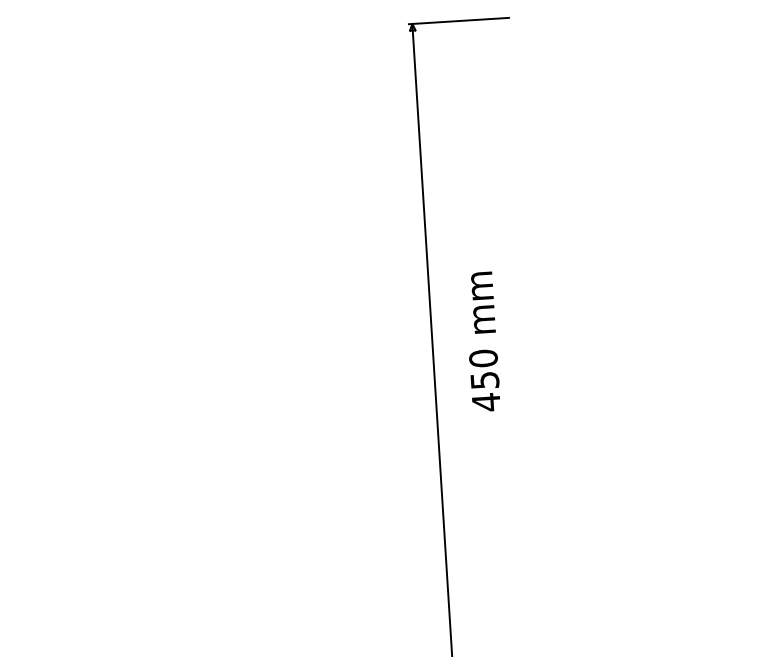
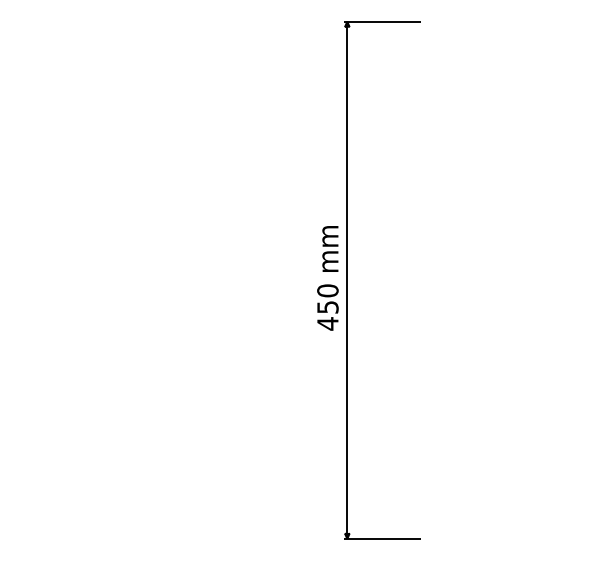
text: (481, 342) -> (327, 278), moved

